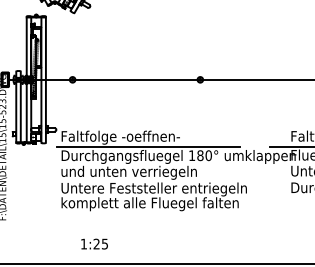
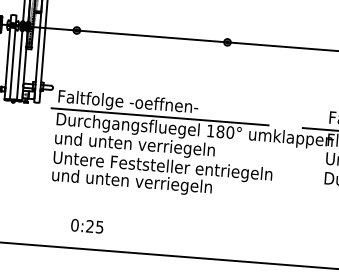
text: (149, 204) -> (155, 184), komplett alle Fluegel falten -> und unten verriegeln
text: (83, 243) -> (74, 224), 1:25 -> 0:25

